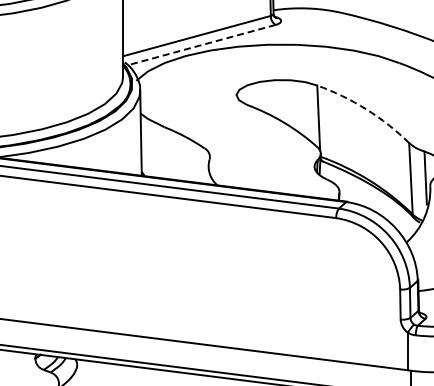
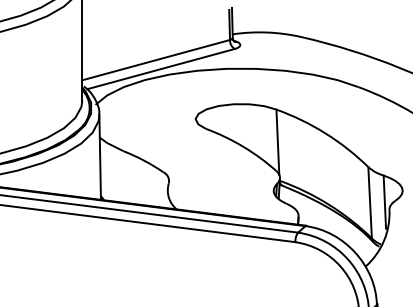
line: (201, 45) -> (160, 69), dashed -> solid
arc: (366, 109) -> (325, 133), dashed -> solid

